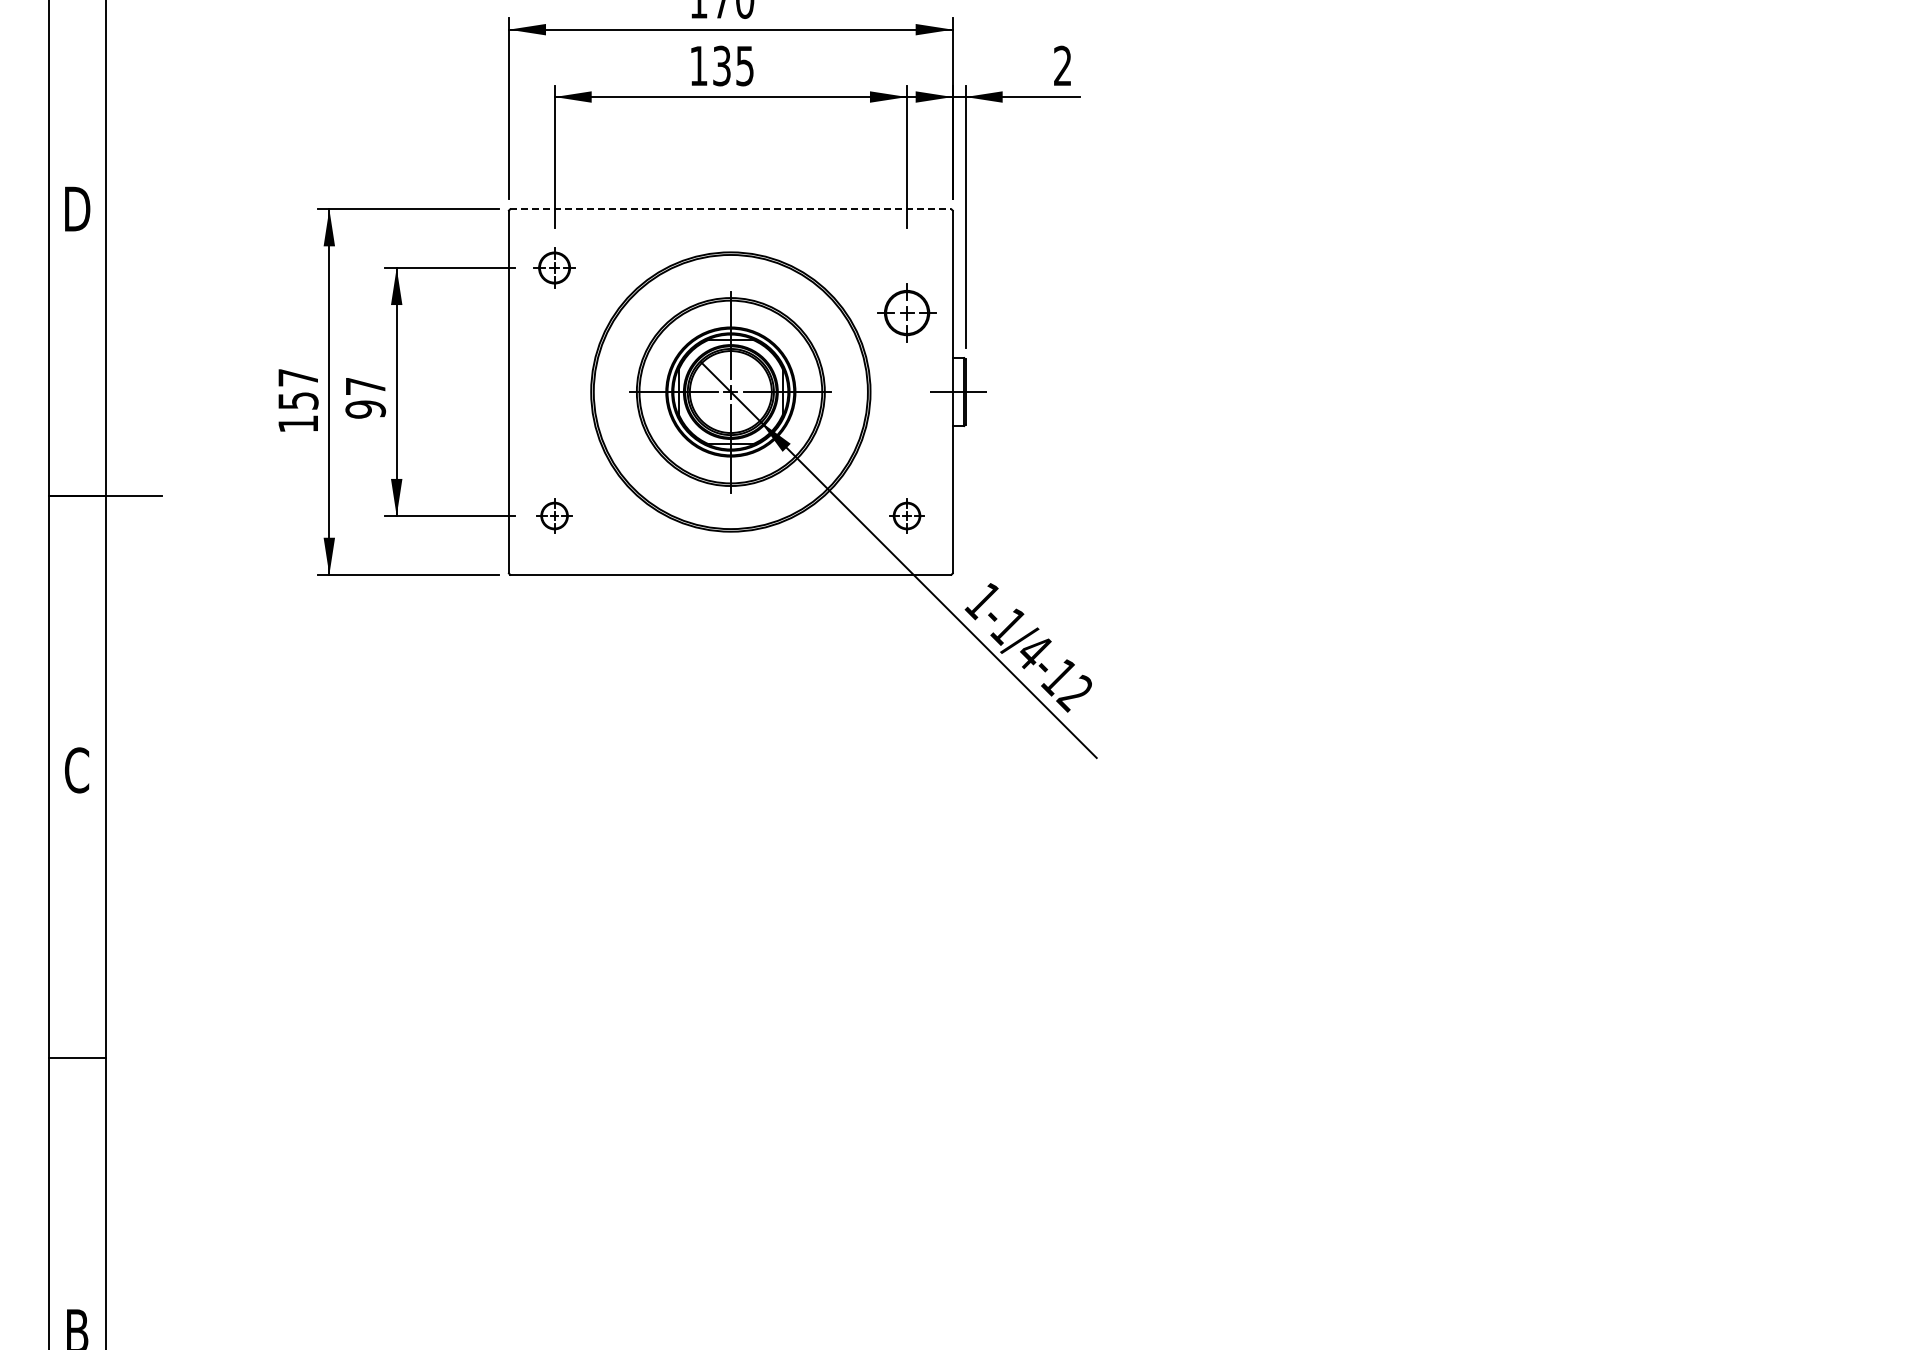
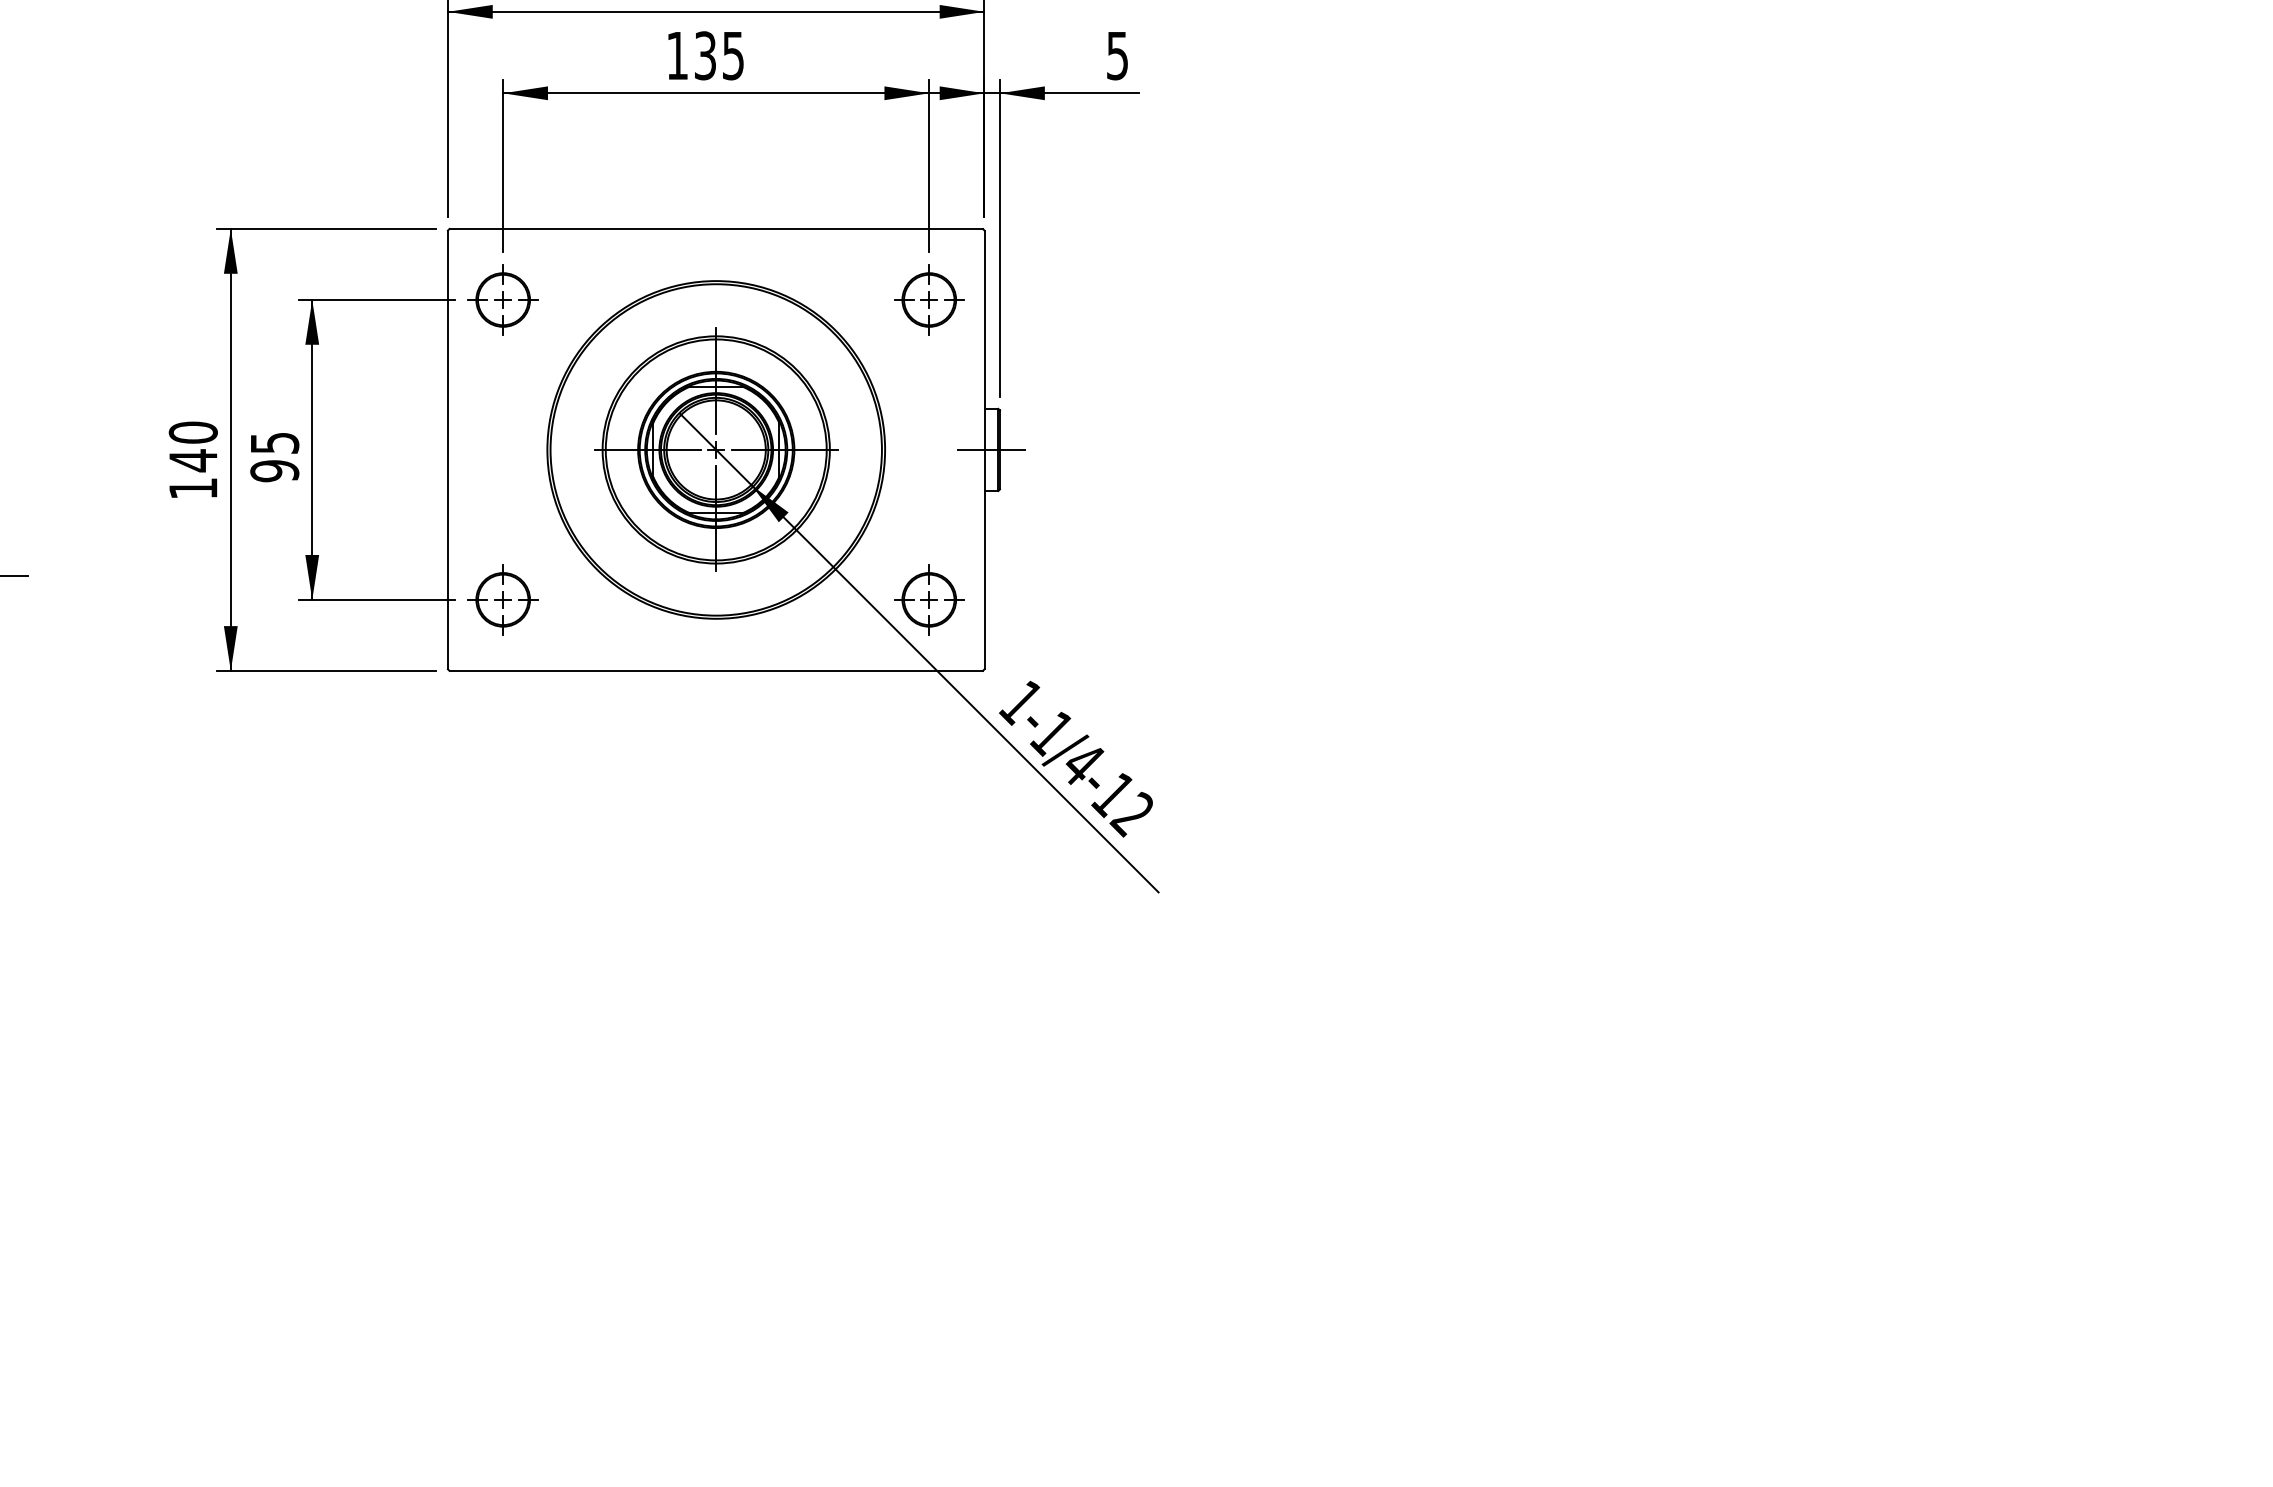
text: (1062, 65) -> (1117, 55), 2 -> 5
line: (730, 209) -> (715, 229), dashed -> solid
part: (554, 267) -> (503, 299), size x1.43
part: (906, 312) -> (928, 299), moved
text: (366, 386) -> (275, 443), 97 -> 95
text: (298, 389) -> (193, 446), 157 -> 140
part: (554, 515) -> (503, 599), size x1.67
part: (906, 515) -> (928, 599), size x1.67

